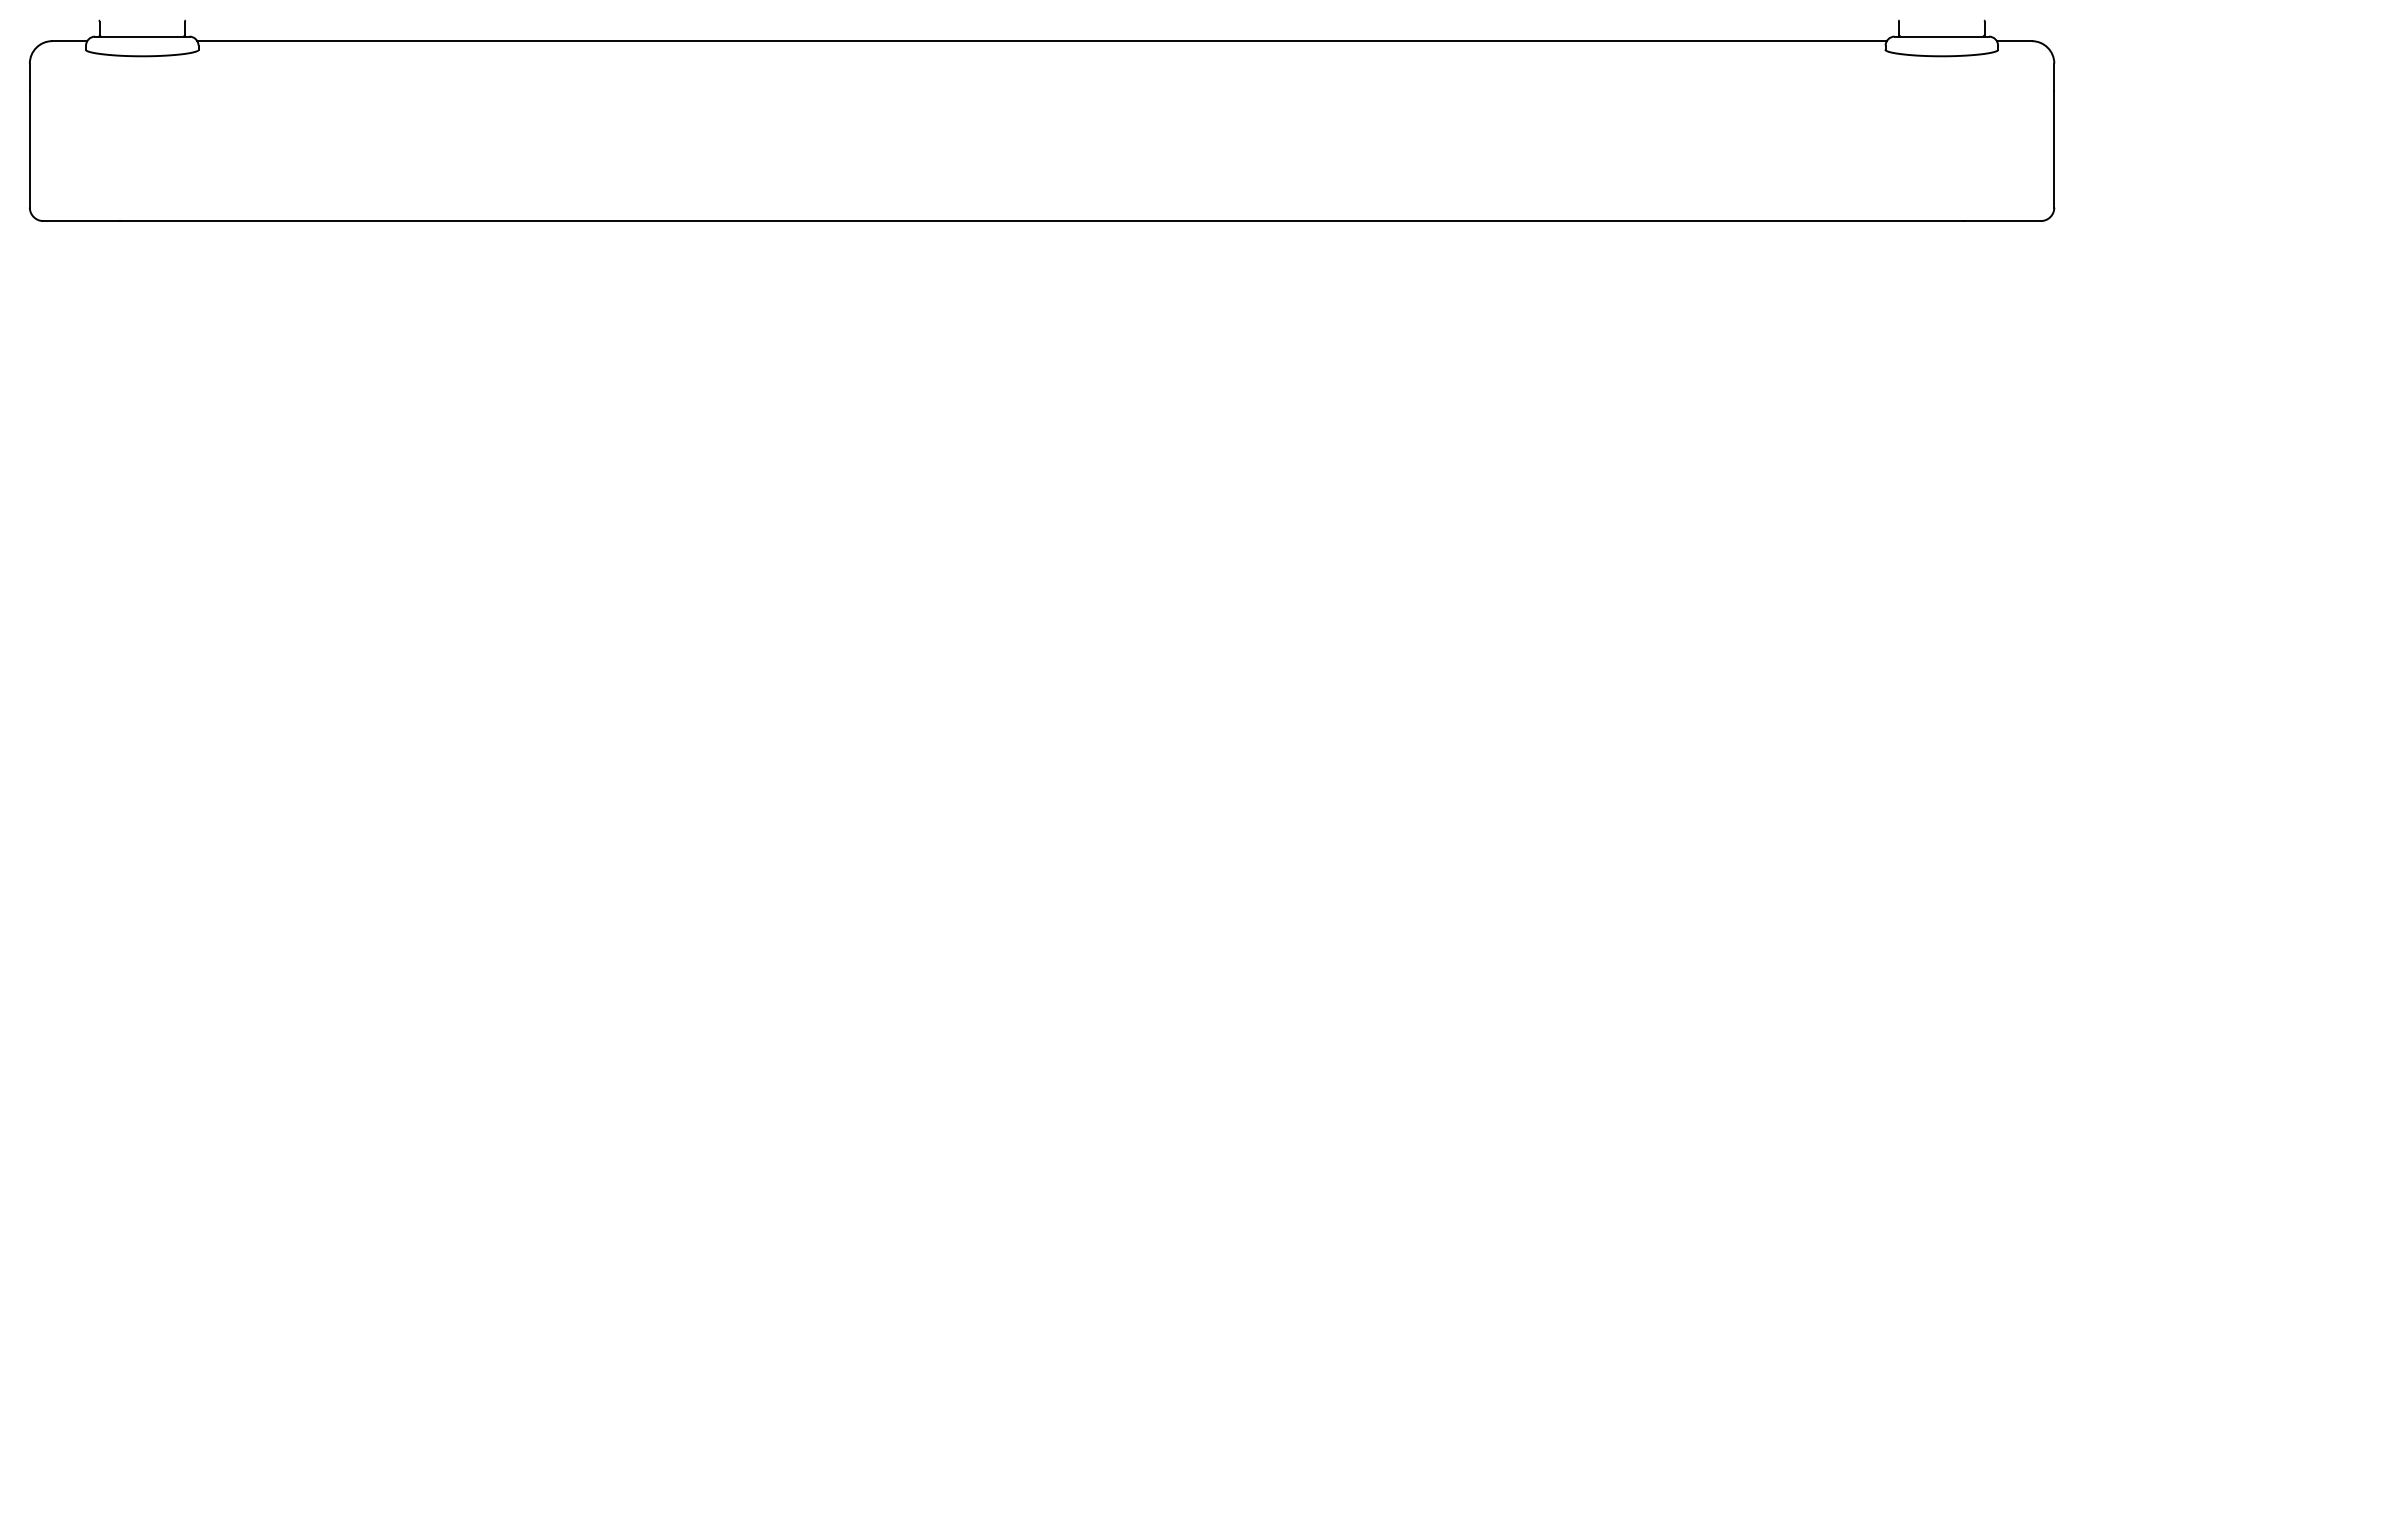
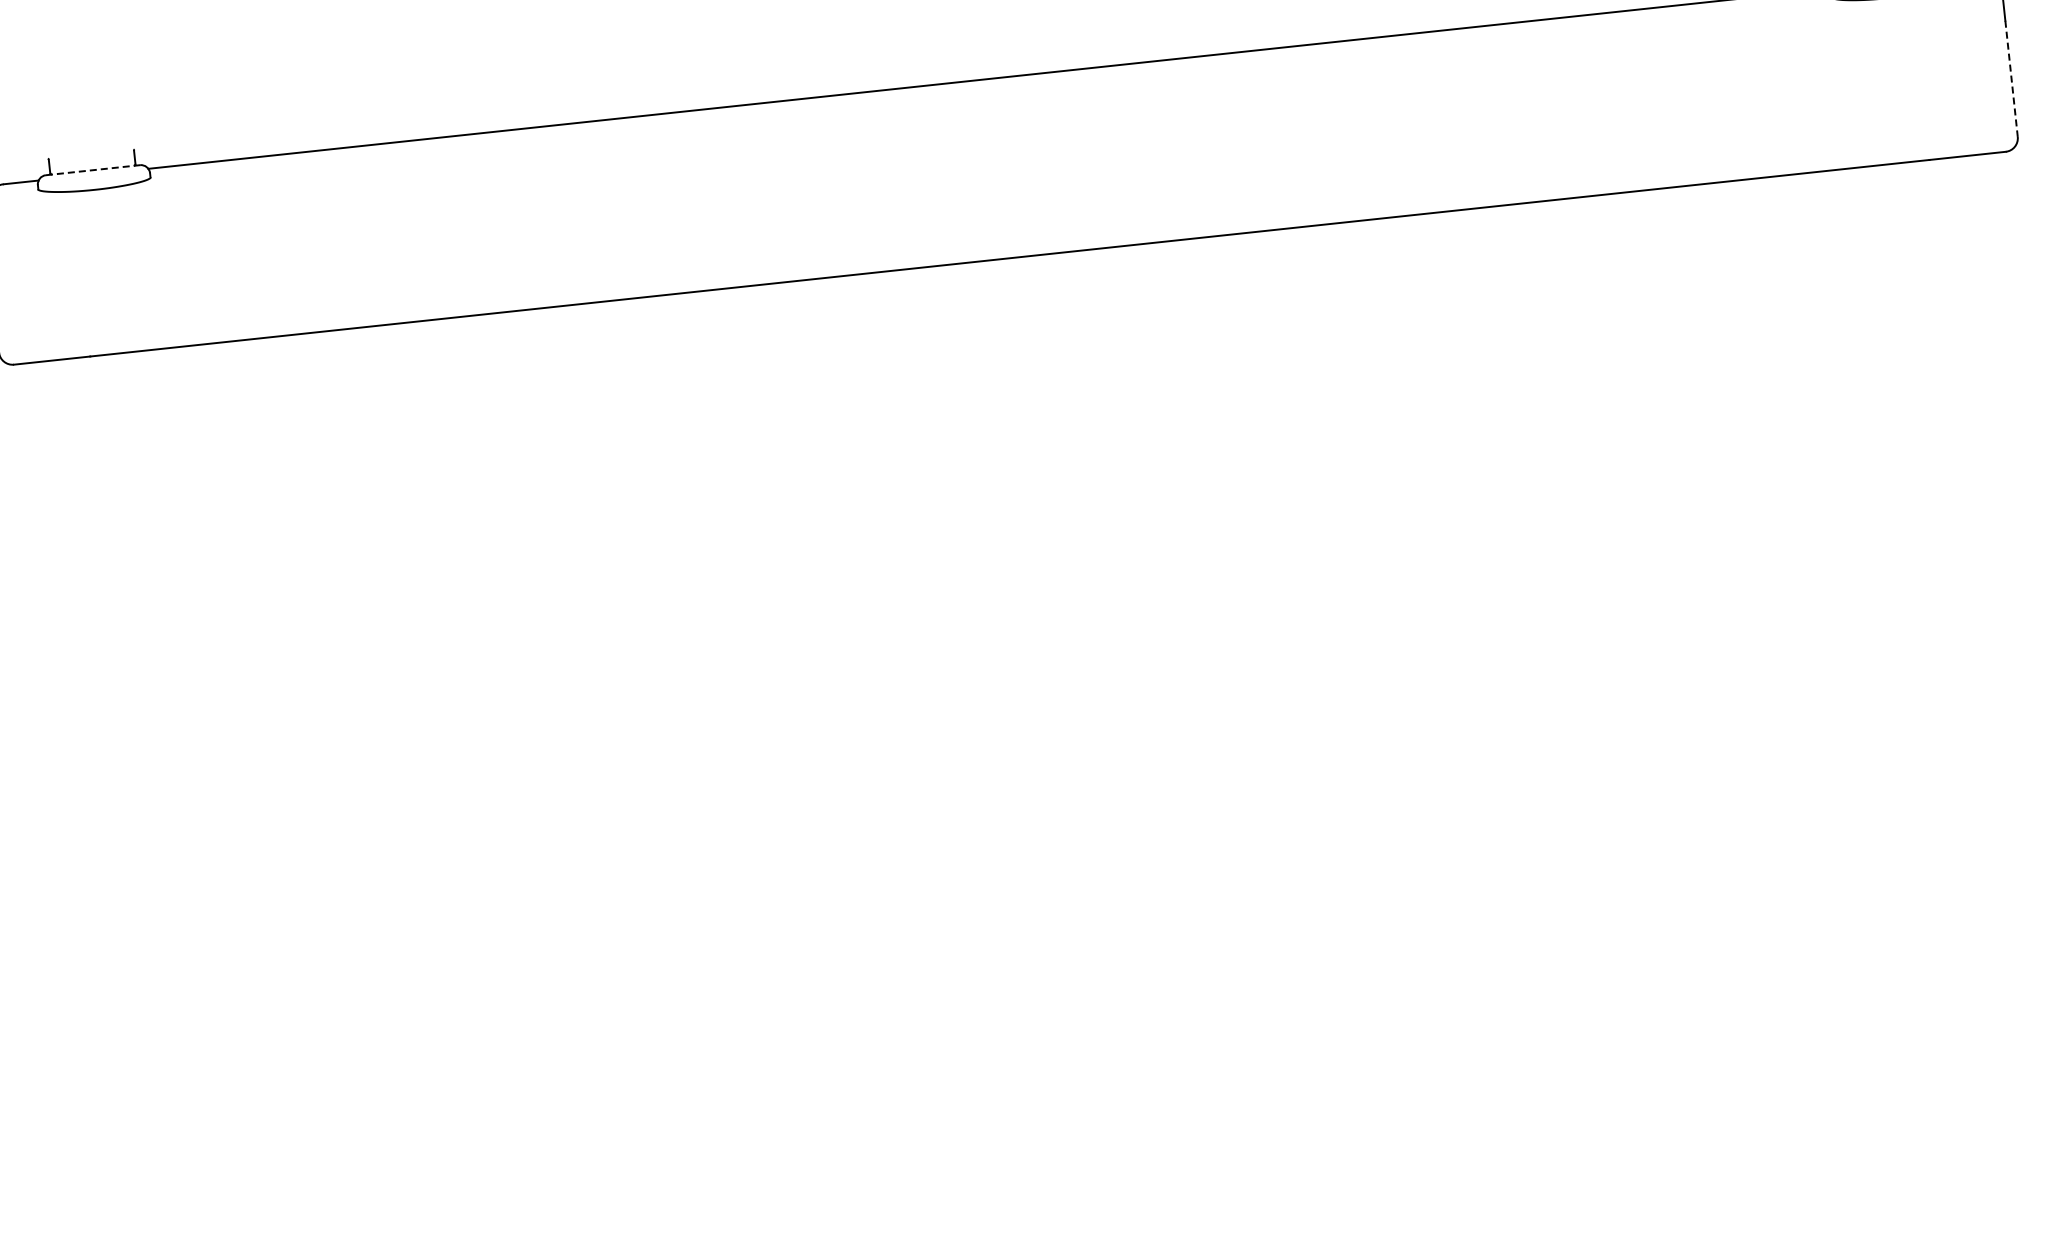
line: (142, 36) -> (93, 170), solid -> dashed
line: (2054, 149) -> (2011, 78), solid -> dashed

